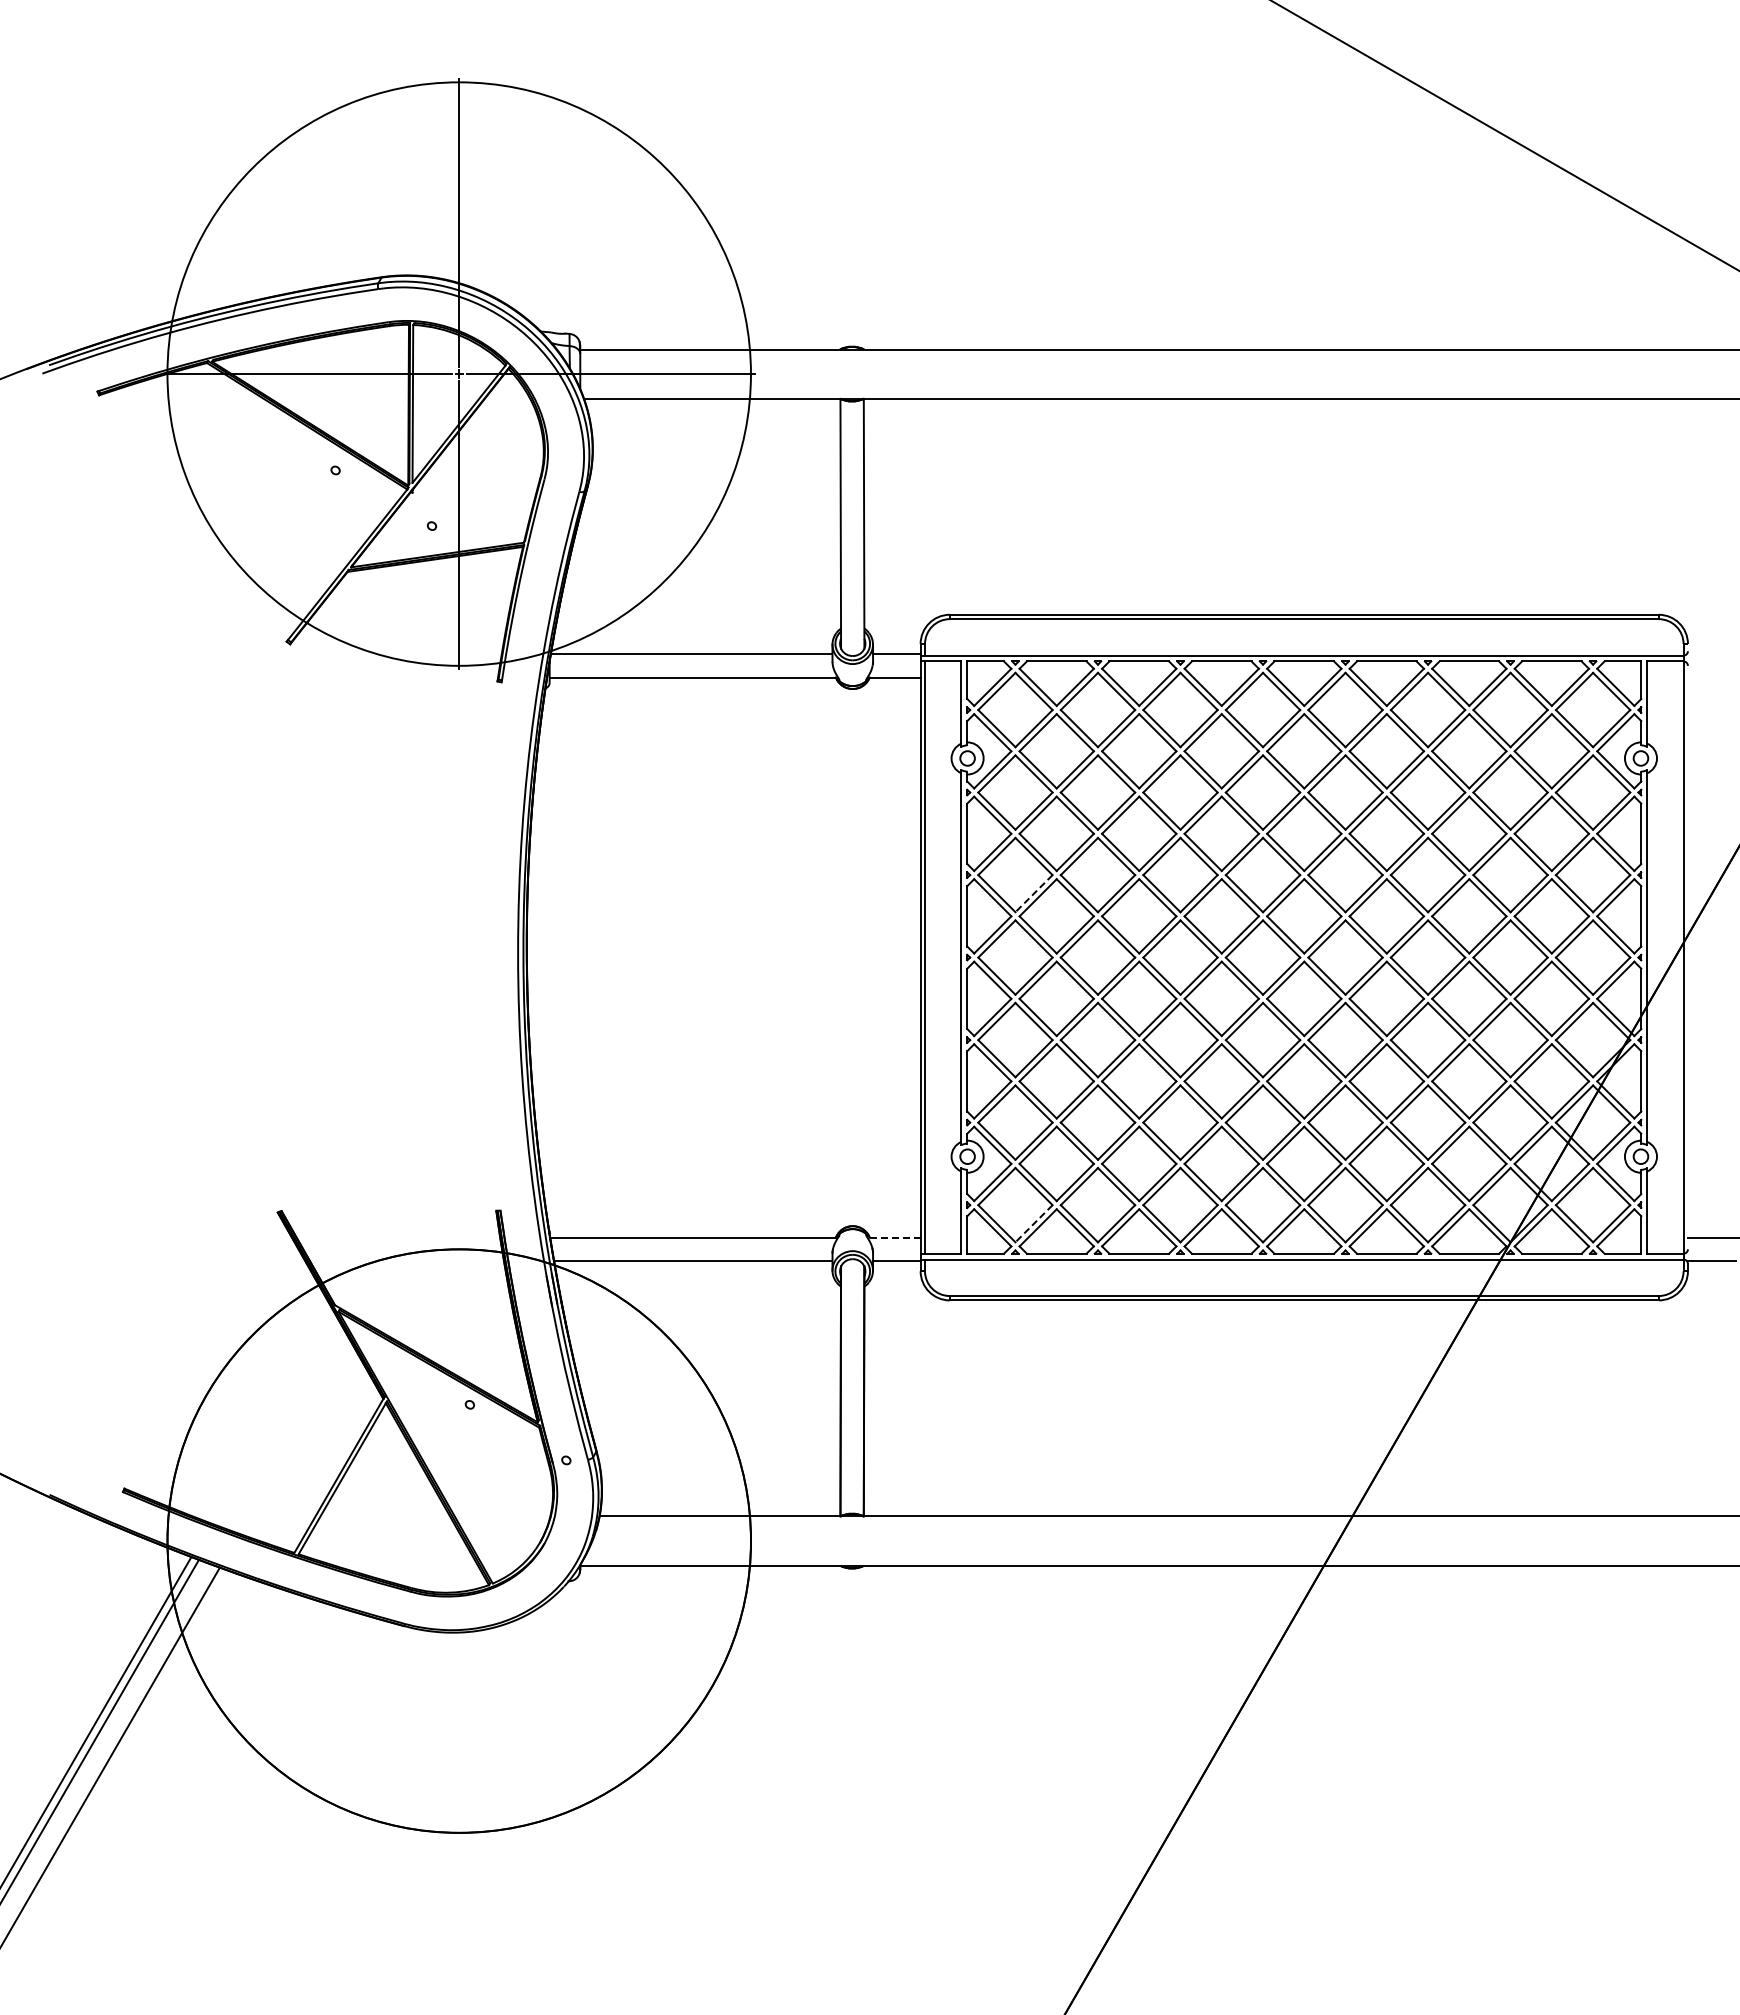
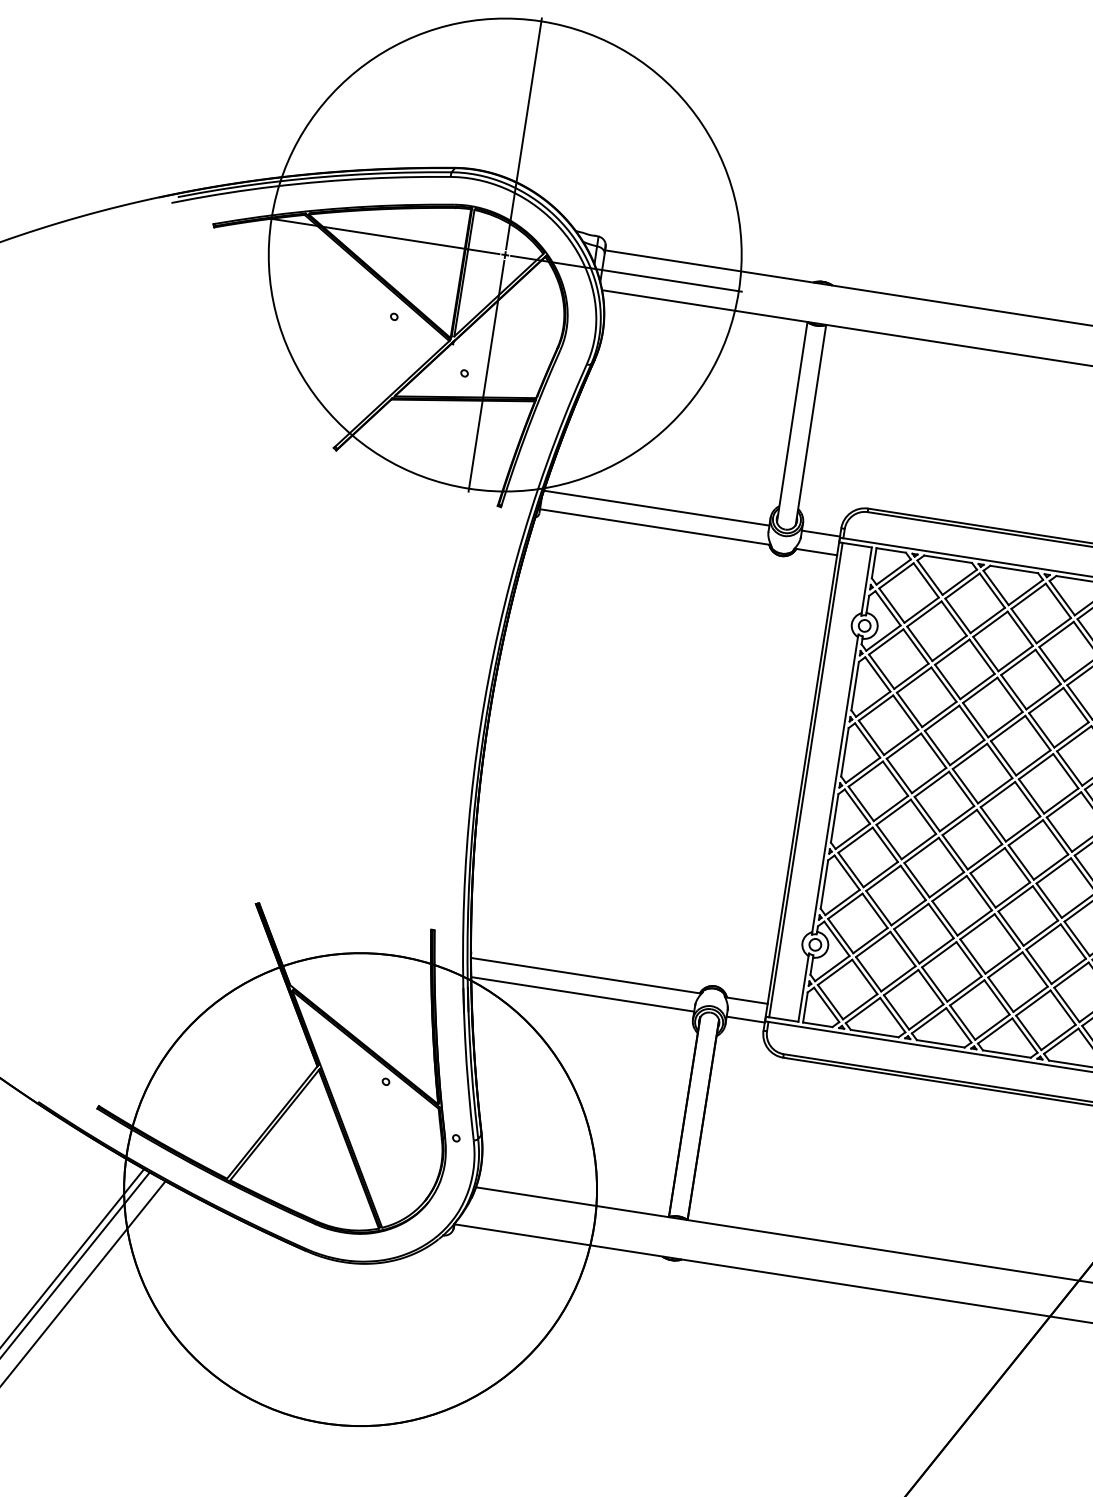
line: (1033, 894) -> (900, 743), dashed -> solid
line: (1033, 1224) -> (859, 1007), dashed -> solid
line: (894, 1237) -> (746, 1000), dashed -> solid

